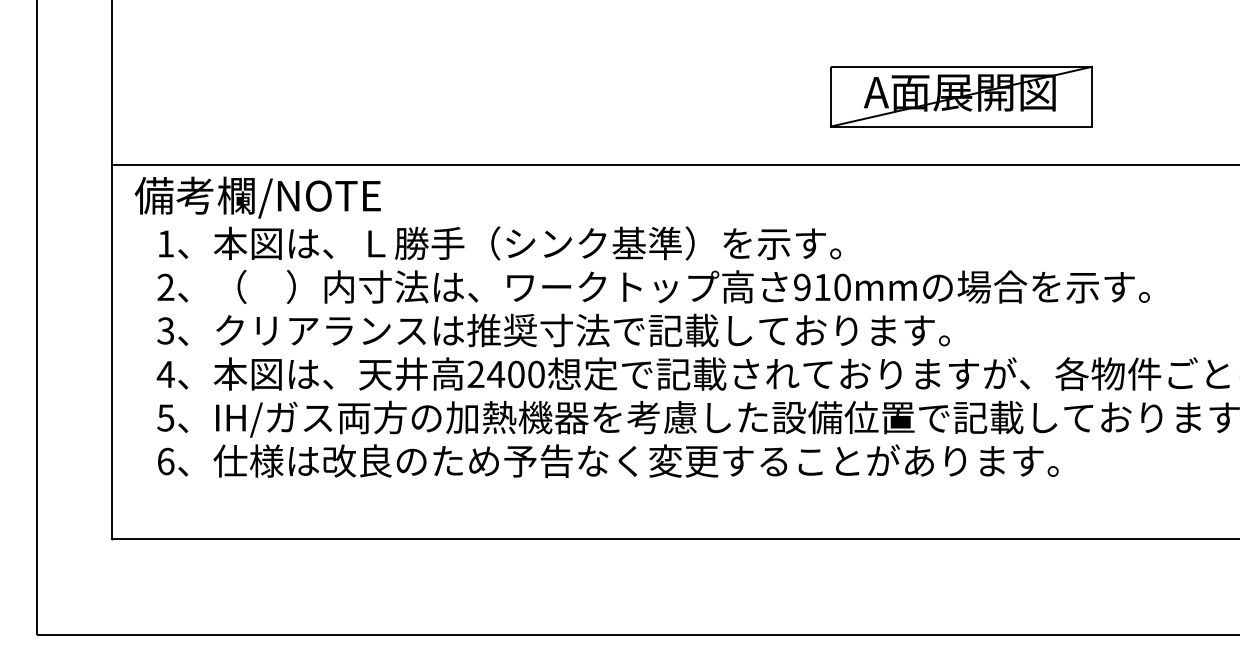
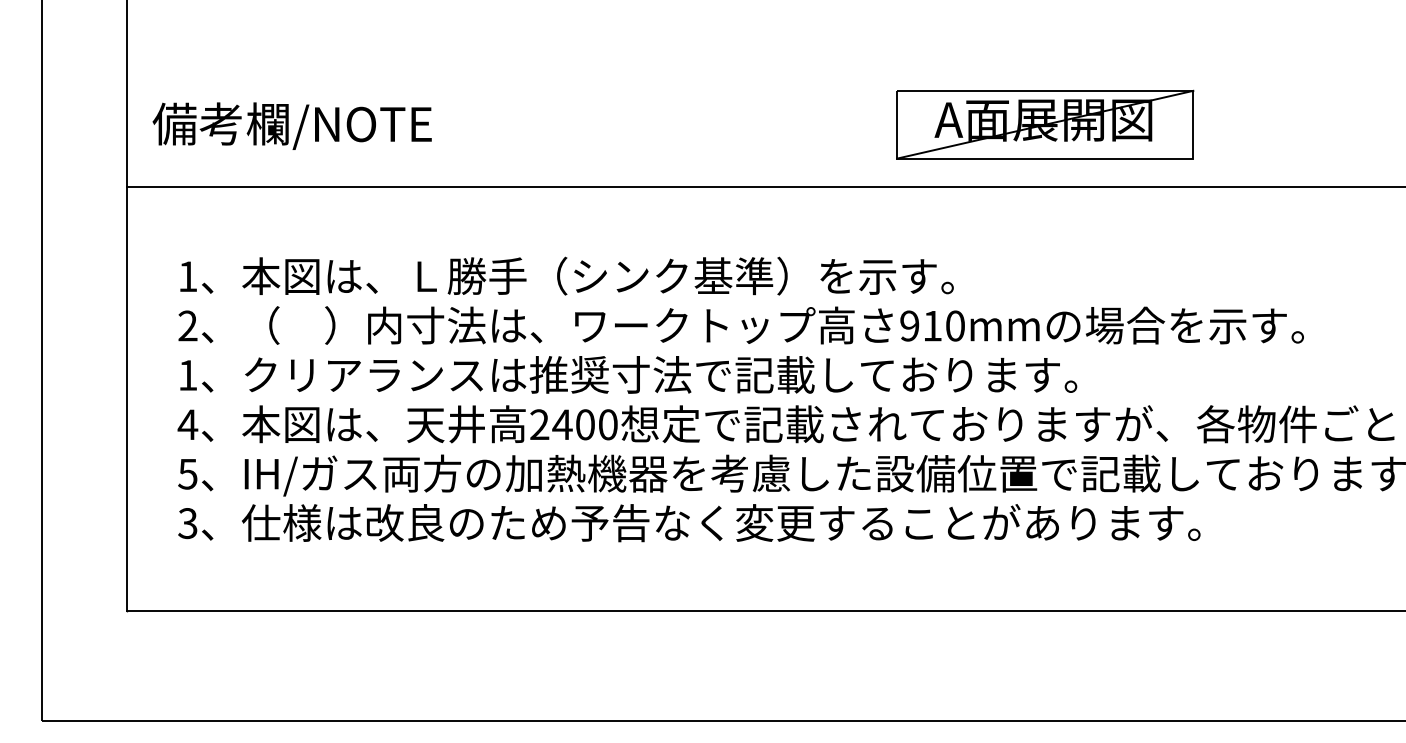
part: (961, 96) -> (1045, 124), moved
text: (257, 197) -> (291, 125), moved
text: (165, 330) -> (187, 374), 3 -> 1
text: (165, 461) -> (187, 523), 6 -> 3

